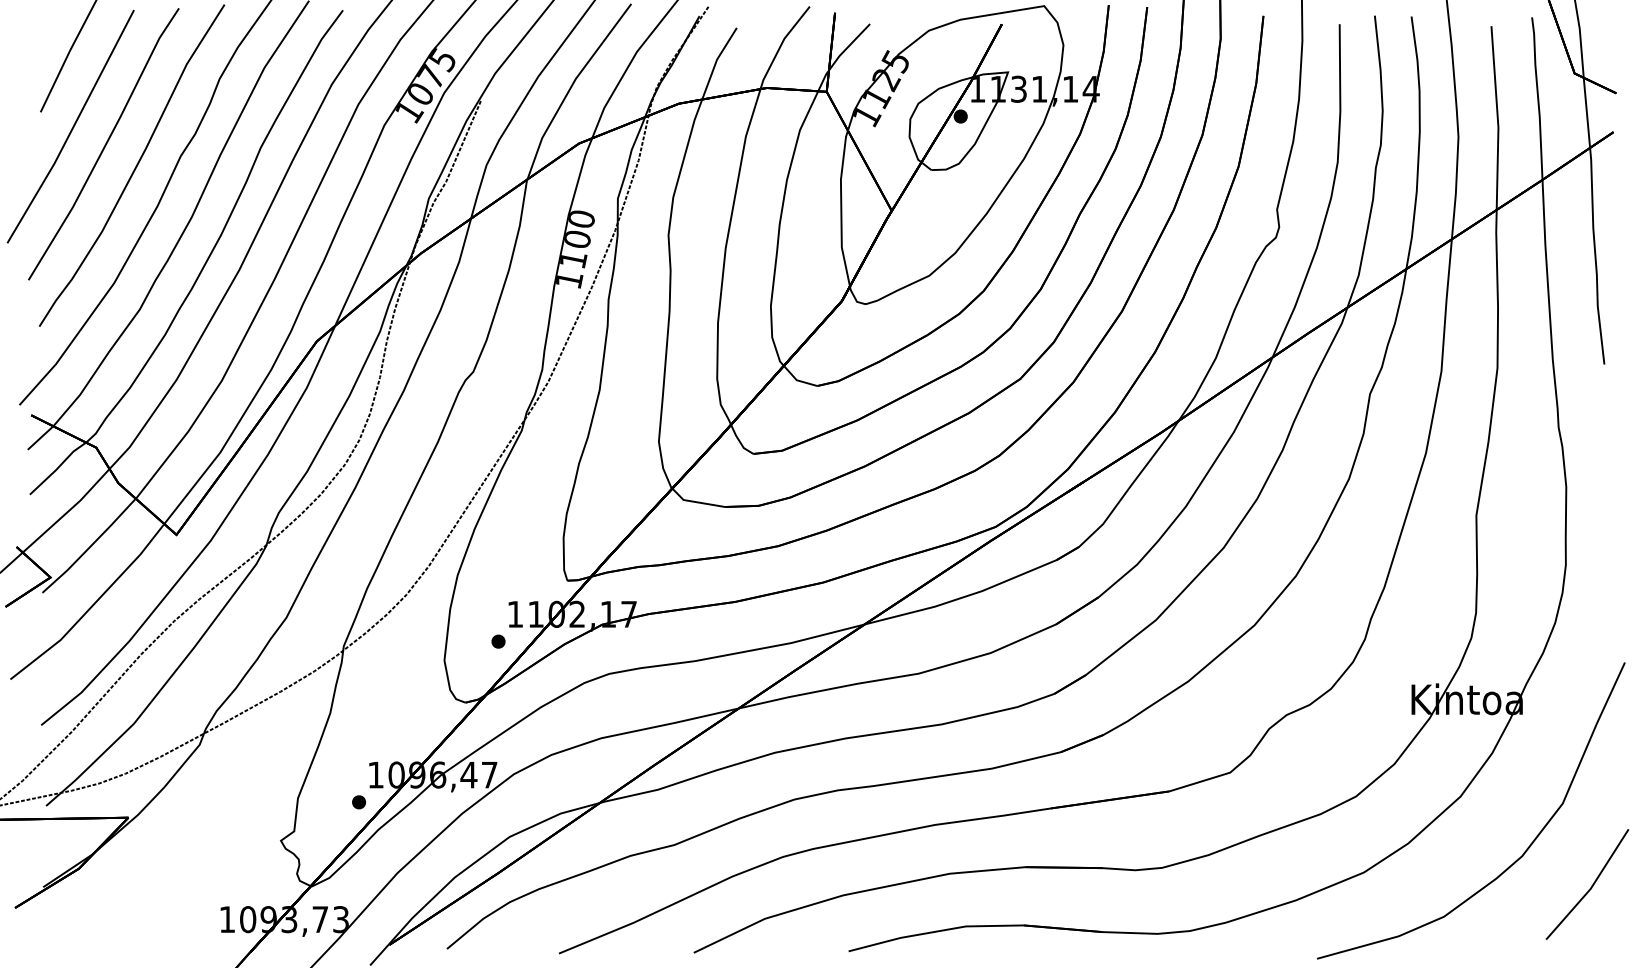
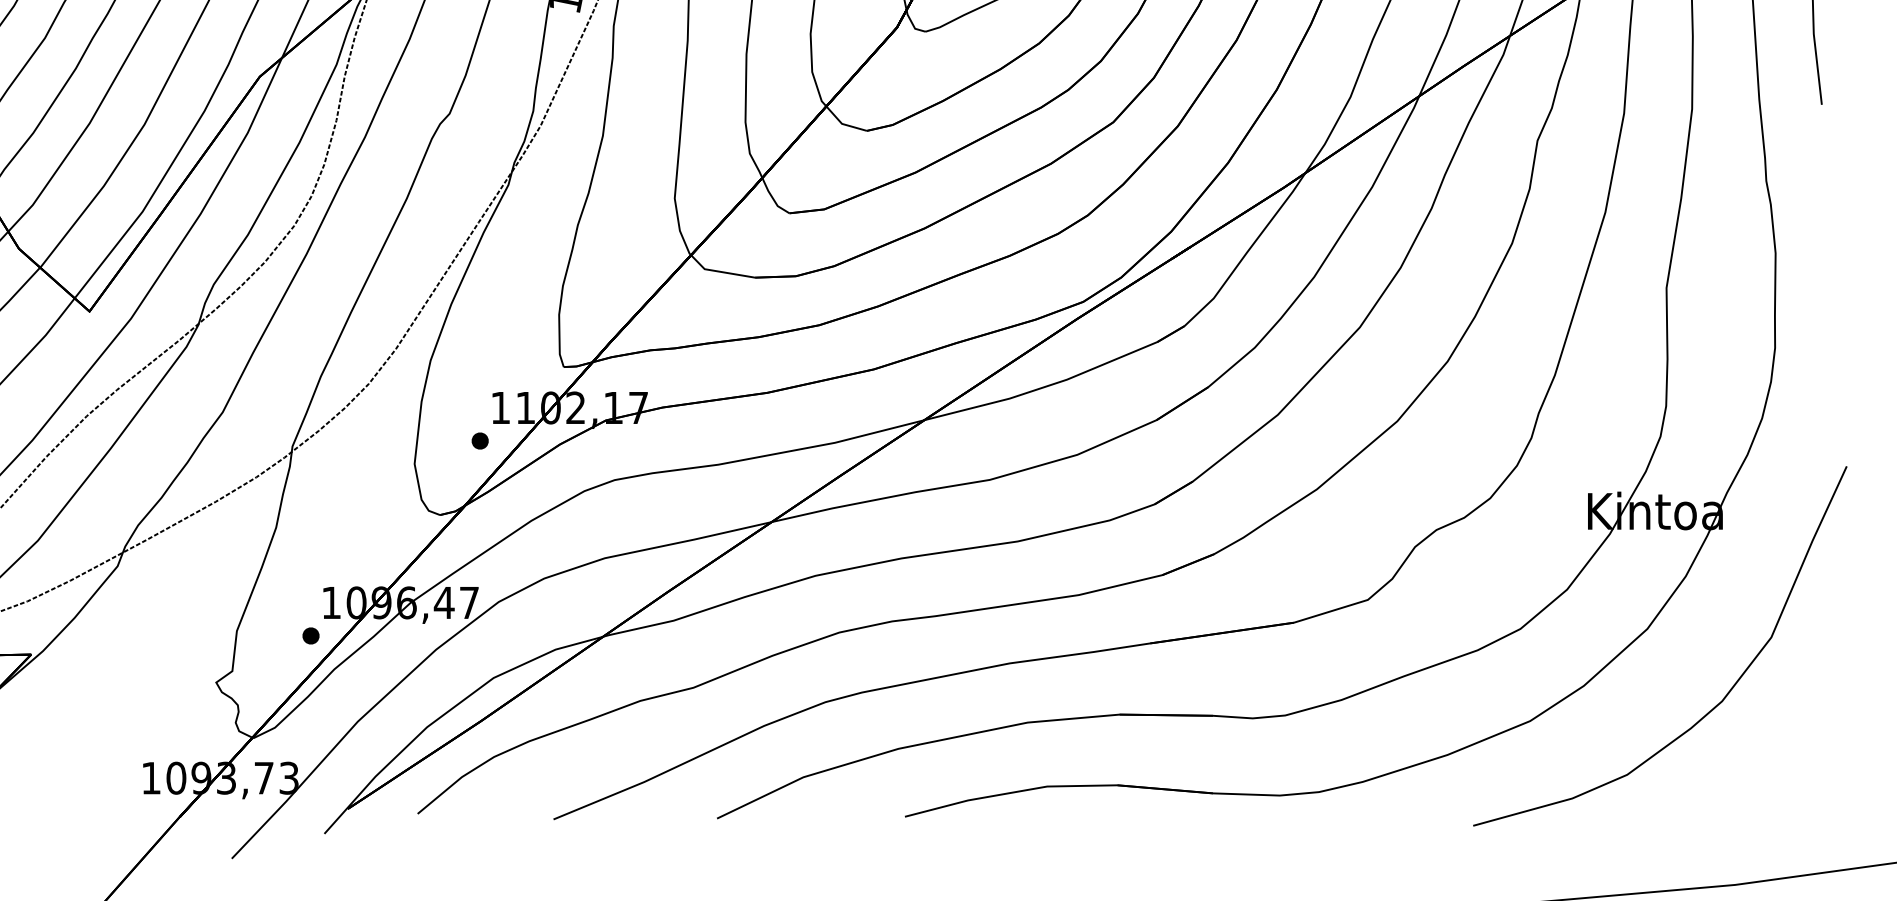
part: (1587, 884) -> (1801, 735), removed

